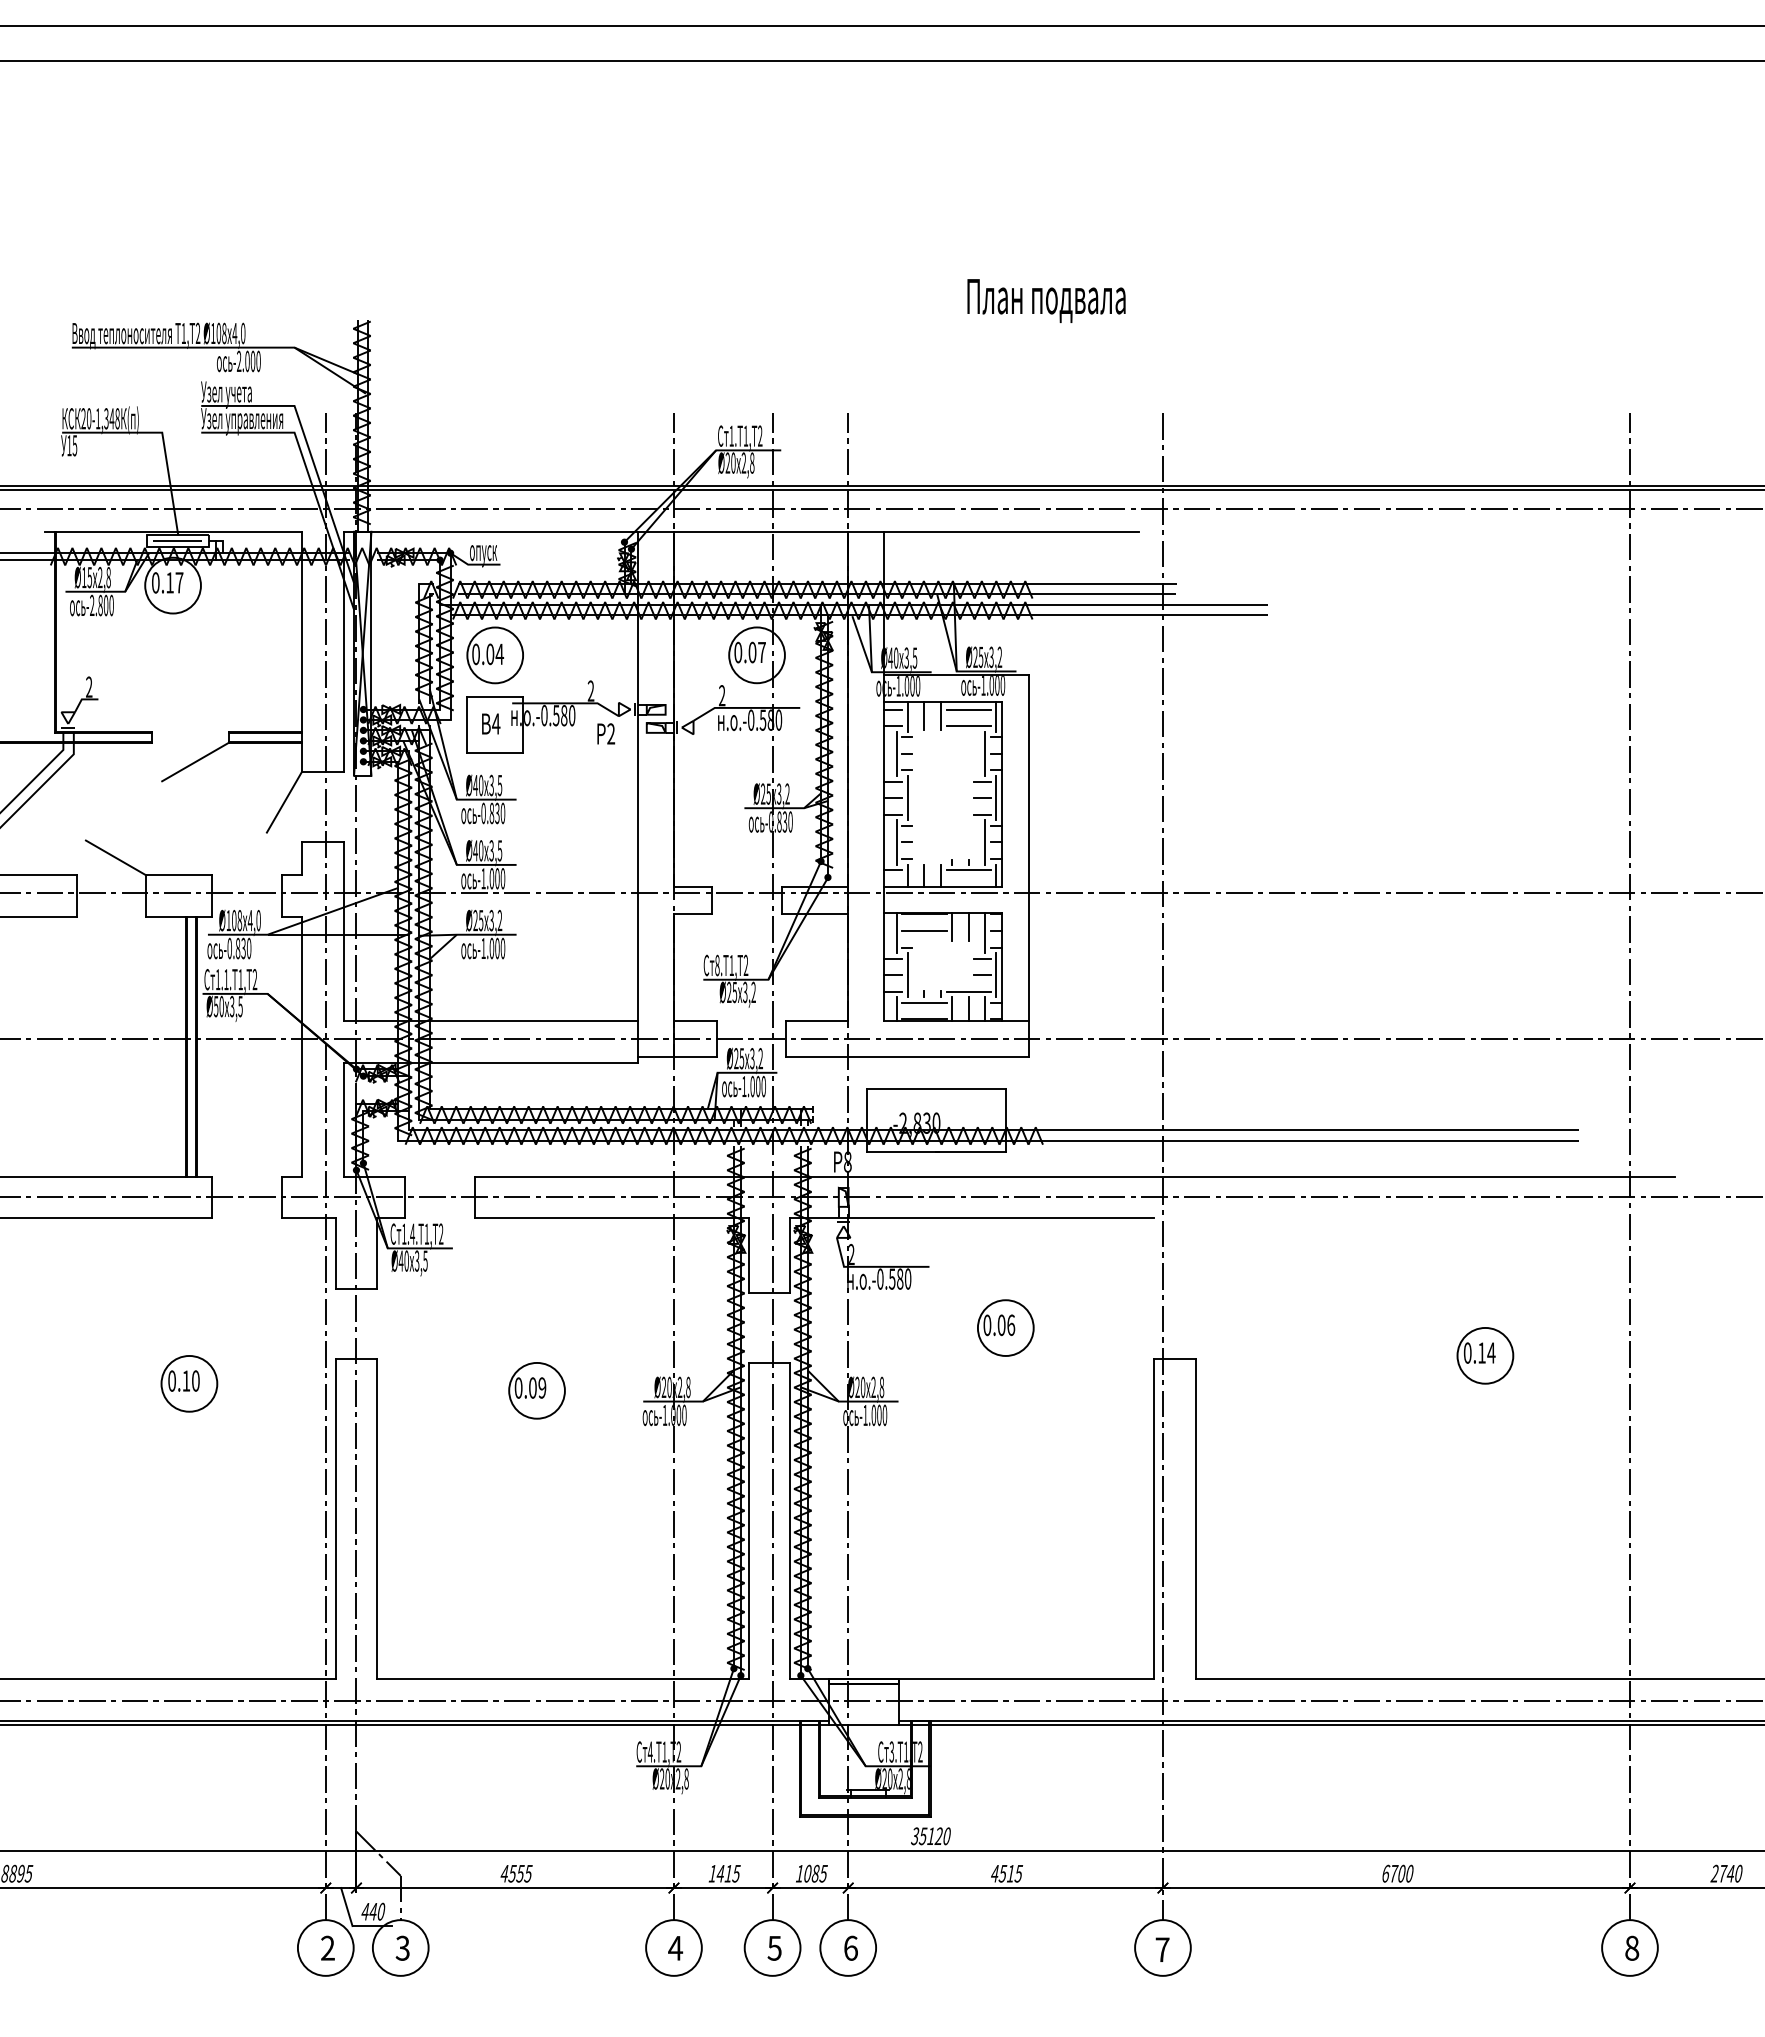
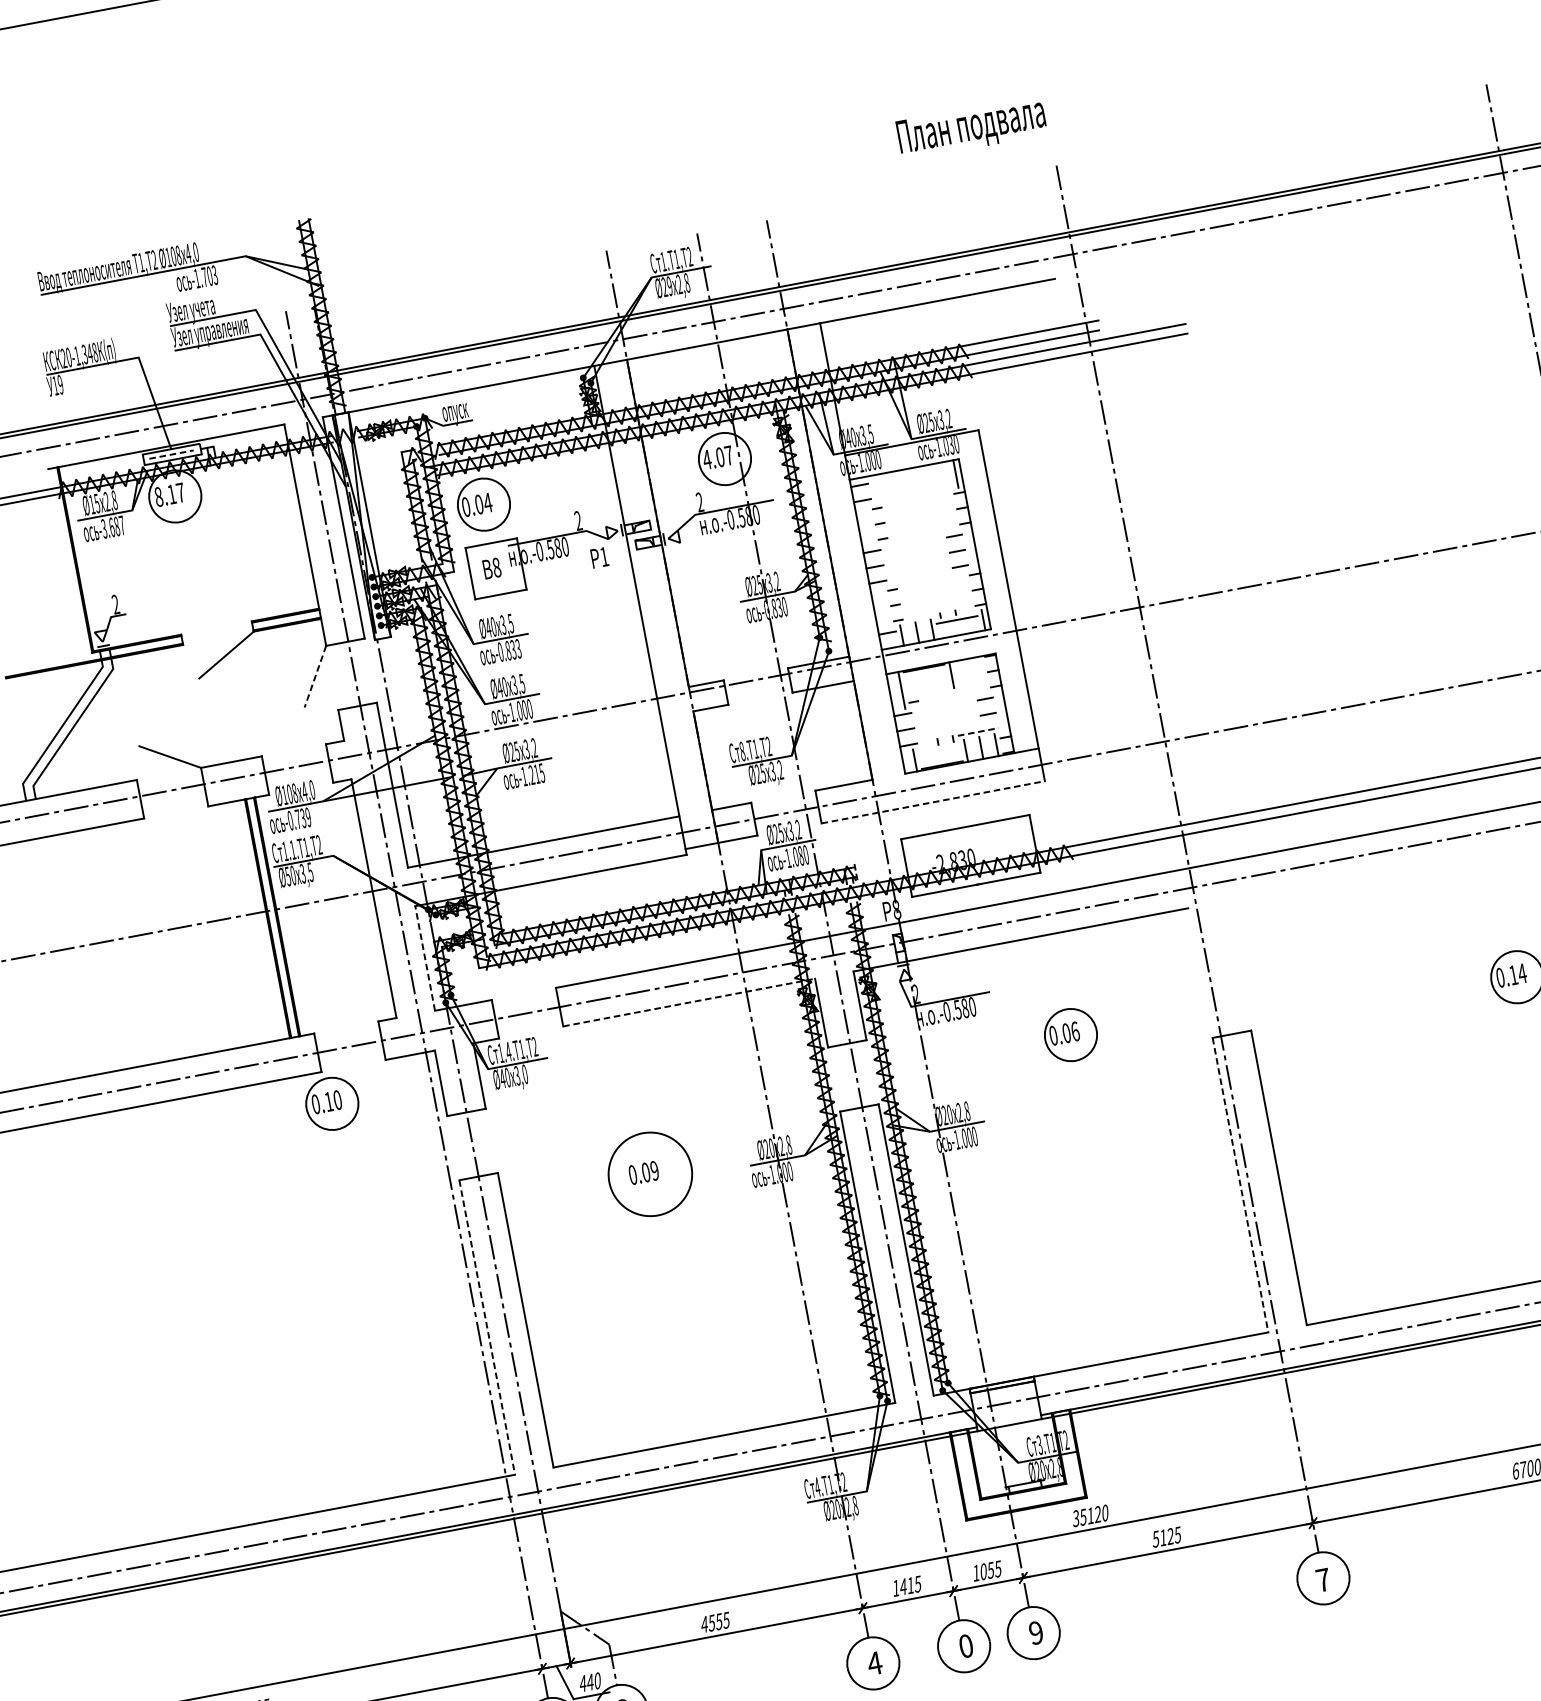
text: (1046, 300) -> (971, 127), moved
text: (248, 361) -> (205, 277), -2.000 -> -1.703
text: (74, 445) -> (60, 384), 15 -> 19
text: (733, 462) -> (669, 285), Ø20 -> Ø29
line: (177, 541) -> (171, 455), solid -> dashed
text: (155, 582) -> (158, 496), 0.17 -> 8.17
text: (101, 605) -> (112, 527), -2.800 -> -3.687
text: (738, 652) -> (707, 459), 0.07 -> 4.07
text: (997, 685) -> (951, 445), -1.000 -> -1.030
line: (968, 709) -> (929, 472), removed
line: (924, 715) -> (889, 485), removed
line: (940, 715) -> (904, 482), removed
line: (907, 716) -> (874, 489), removed
text: (496, 723) -> (496, 567), 4 -> 8
line: (968, 726) -> (931, 487), removed
text: (611, 733) -> (604, 556), 2 -> 1
line: (896, 753) -> (870, 525), removed
line: (985, 753) -> (952, 509), removed
line: (907, 798) -> (888, 564), removed
line: (996, 798) -> (970, 549), removed
line: (284, 802) -> (315, 676), solid -> dashed
text: (502, 813) -> (518, 648), -0.830 -> -0.833
line: (896, 842) -> (885, 607), removed
line: (985, 842) -> (967, 591), removed
line: (968, 926) -> (966, 671), removed
line: (924, 930) -> (926, 683), removed
line: (985, 933) -> (983, 675), removed
text: (243, 948) -> (303, 818), -0.830 -> -0.739
text: (497, 948) -> (537, 774), -1.000 -> -1.215
line: (907, 975) -> (919, 727), removed
line: (996, 975) -> (1001, 712), removed
line: (969, 991) -> (979, 731), solid -> dashed
line: (924, 1002) -> (939, 749), removed
line: (907, 1056) -> (933, 802), solid -> dashed
text: (758, 1086) -> (801, 855), -1.000 -> -1.080
line: (343, 1119) -> (425, 958), solid -> dashed
line: (611, 1218) -> (688, 1002), solid -> dashed
text: (425, 1260) -> (525, 1073), 3,5 -> 3,0
part: (189, 1383) -> (332, 1103), moved
circle: (536, 1390) -> (649, 1174), size x1.6
line: (335, 1519) -> (487, 1327), solid -> dashed
line: (1153, 1519) -> (1240, 1185), solid -> dashed
text: (815, 1873) -> (990, 1570), 1085 -> 1055
text: (1002, 1873) -> (1162, 1537), 4515 -> 5125
text: (774, 1947) -> (965, 1645), 5 -> 0
text: (850, 1947) -> (1035, 1632), 6 -> 9

